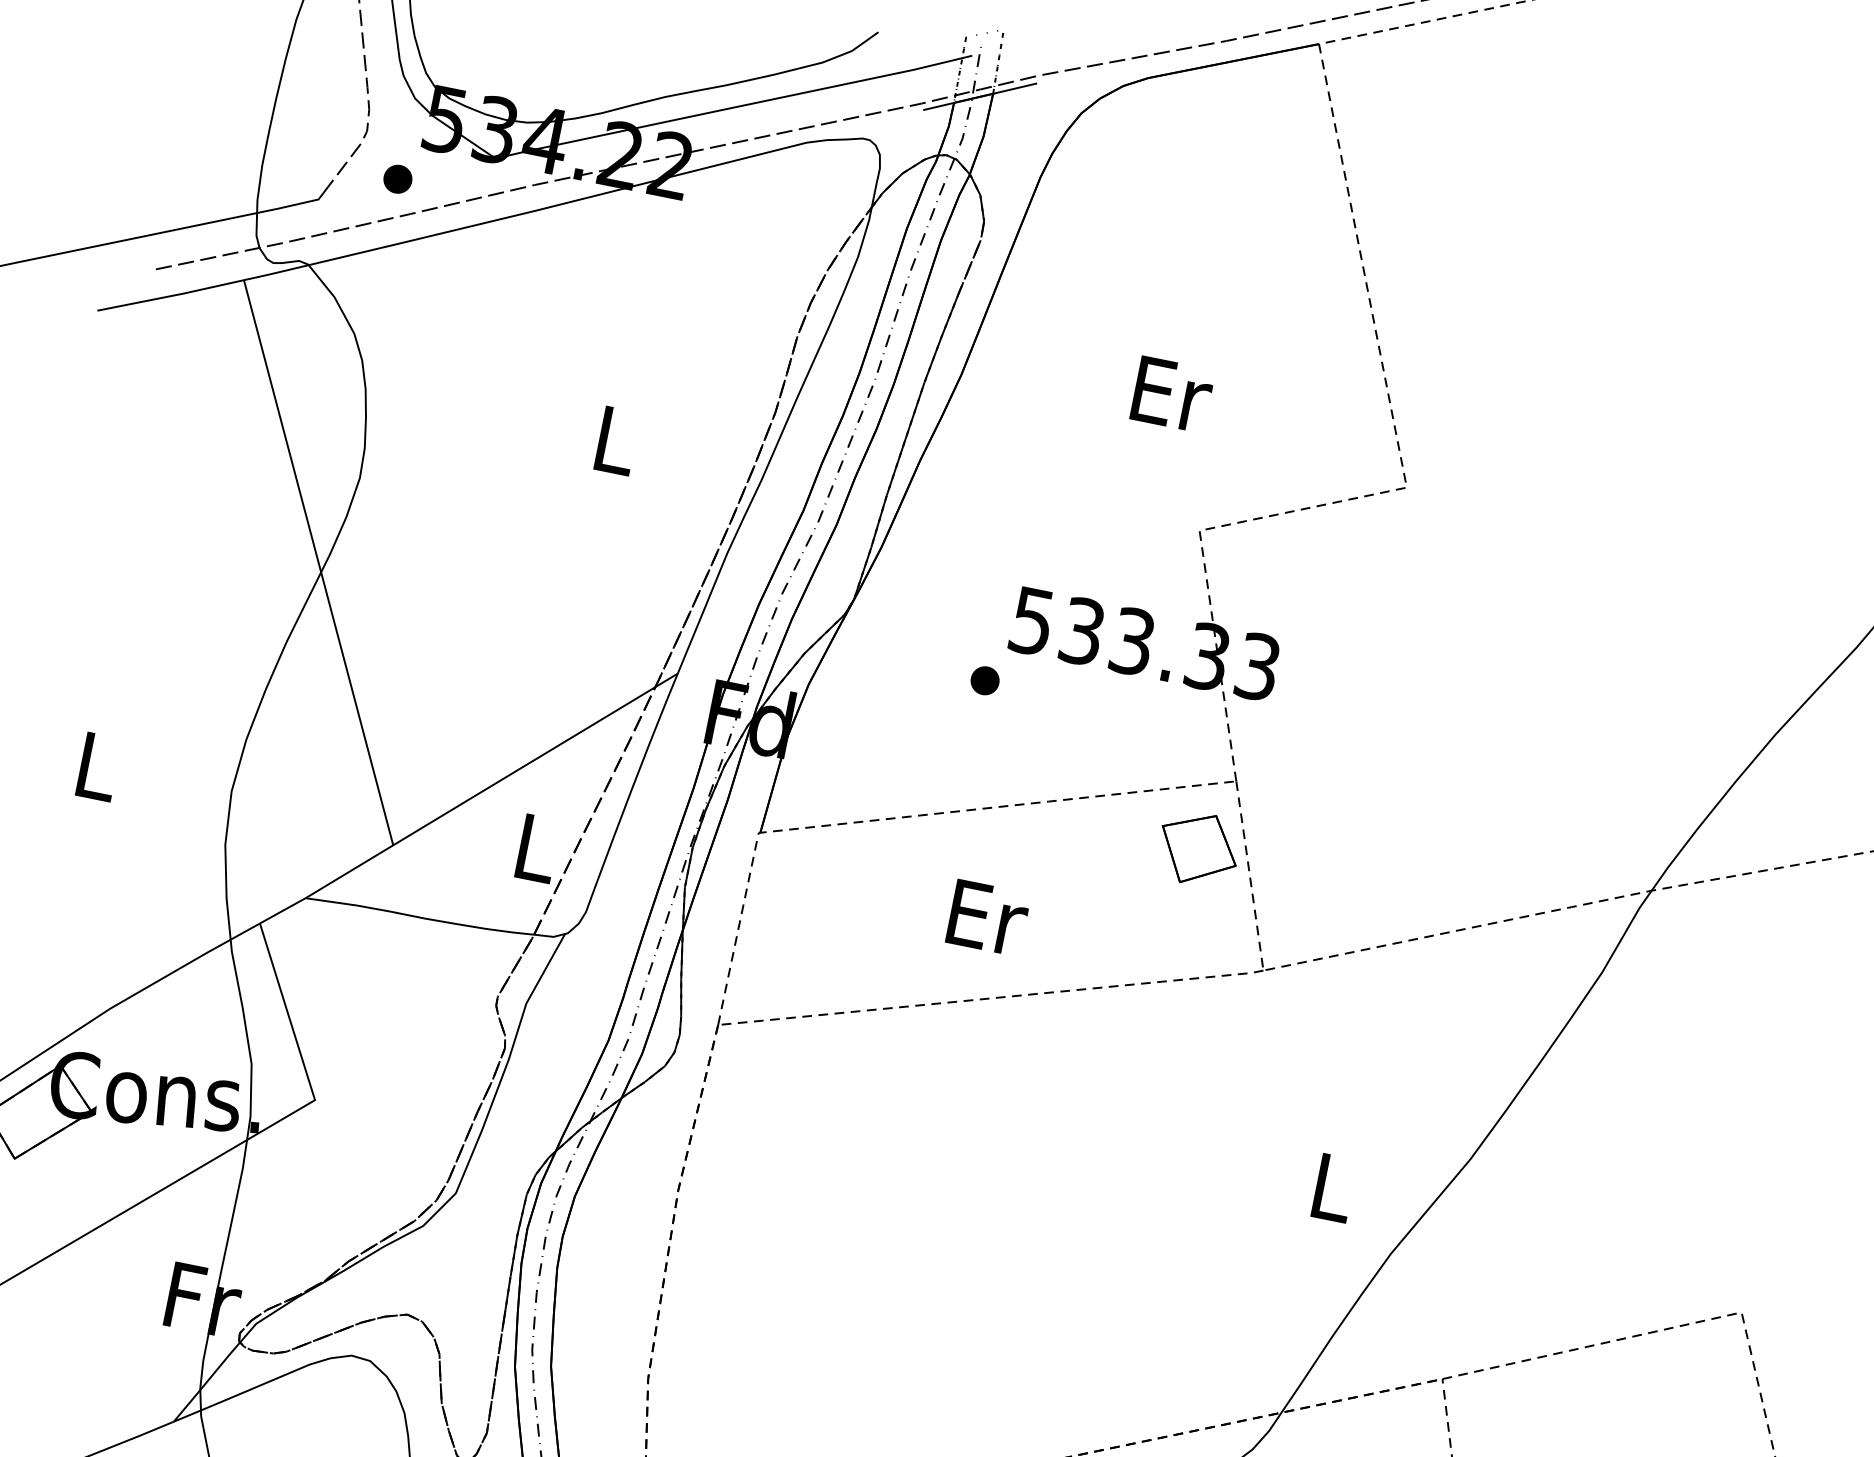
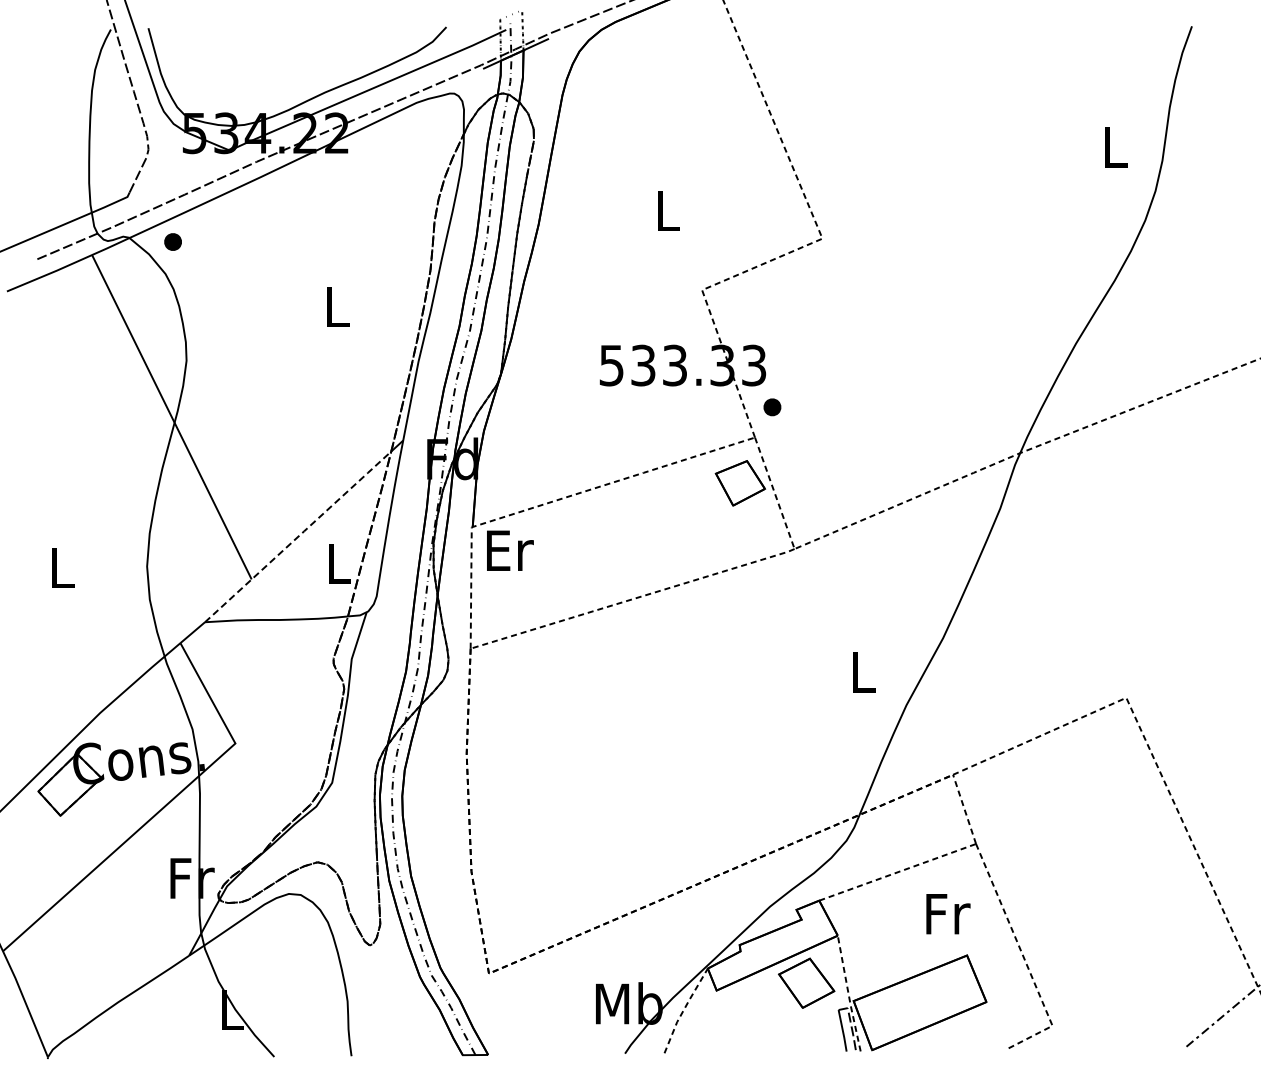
part: (397, 178) -> (172, 241), moved
text: (1171, 393) -> (668, 210), Er -> L
part: (985, 681) -> (772, 407), moved
line: (481, 792) -> (298, 536), solid -> dashed
text: (988, 917) -> (510, 550), moved

